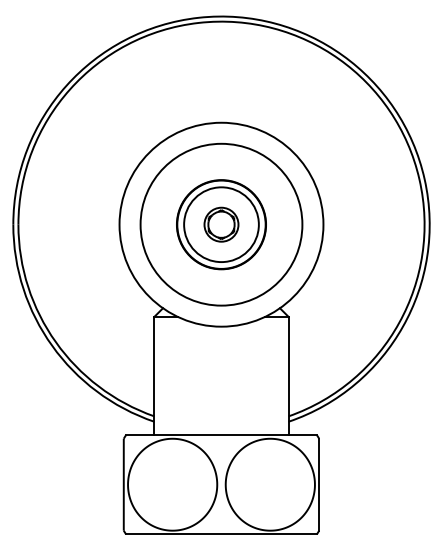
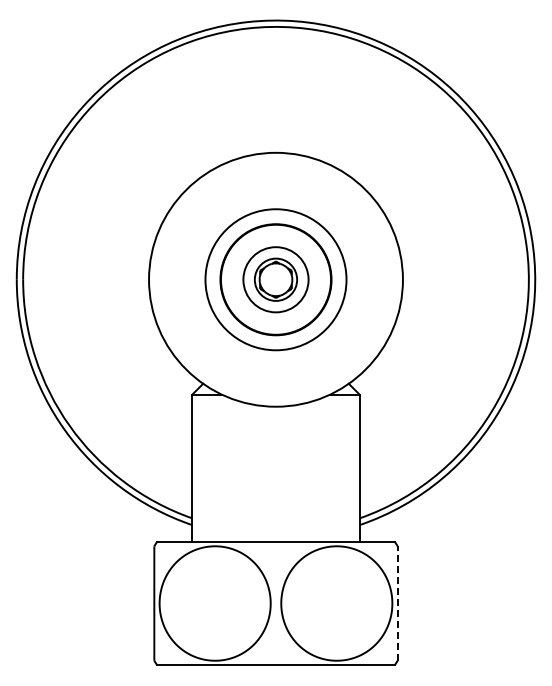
circle: (221, 224) -> (275, 279), size x0.7
circle: (221, 224) -> (275, 279), size x0.7
line: (319, 484) -> (397, 603), solid -> dashed

